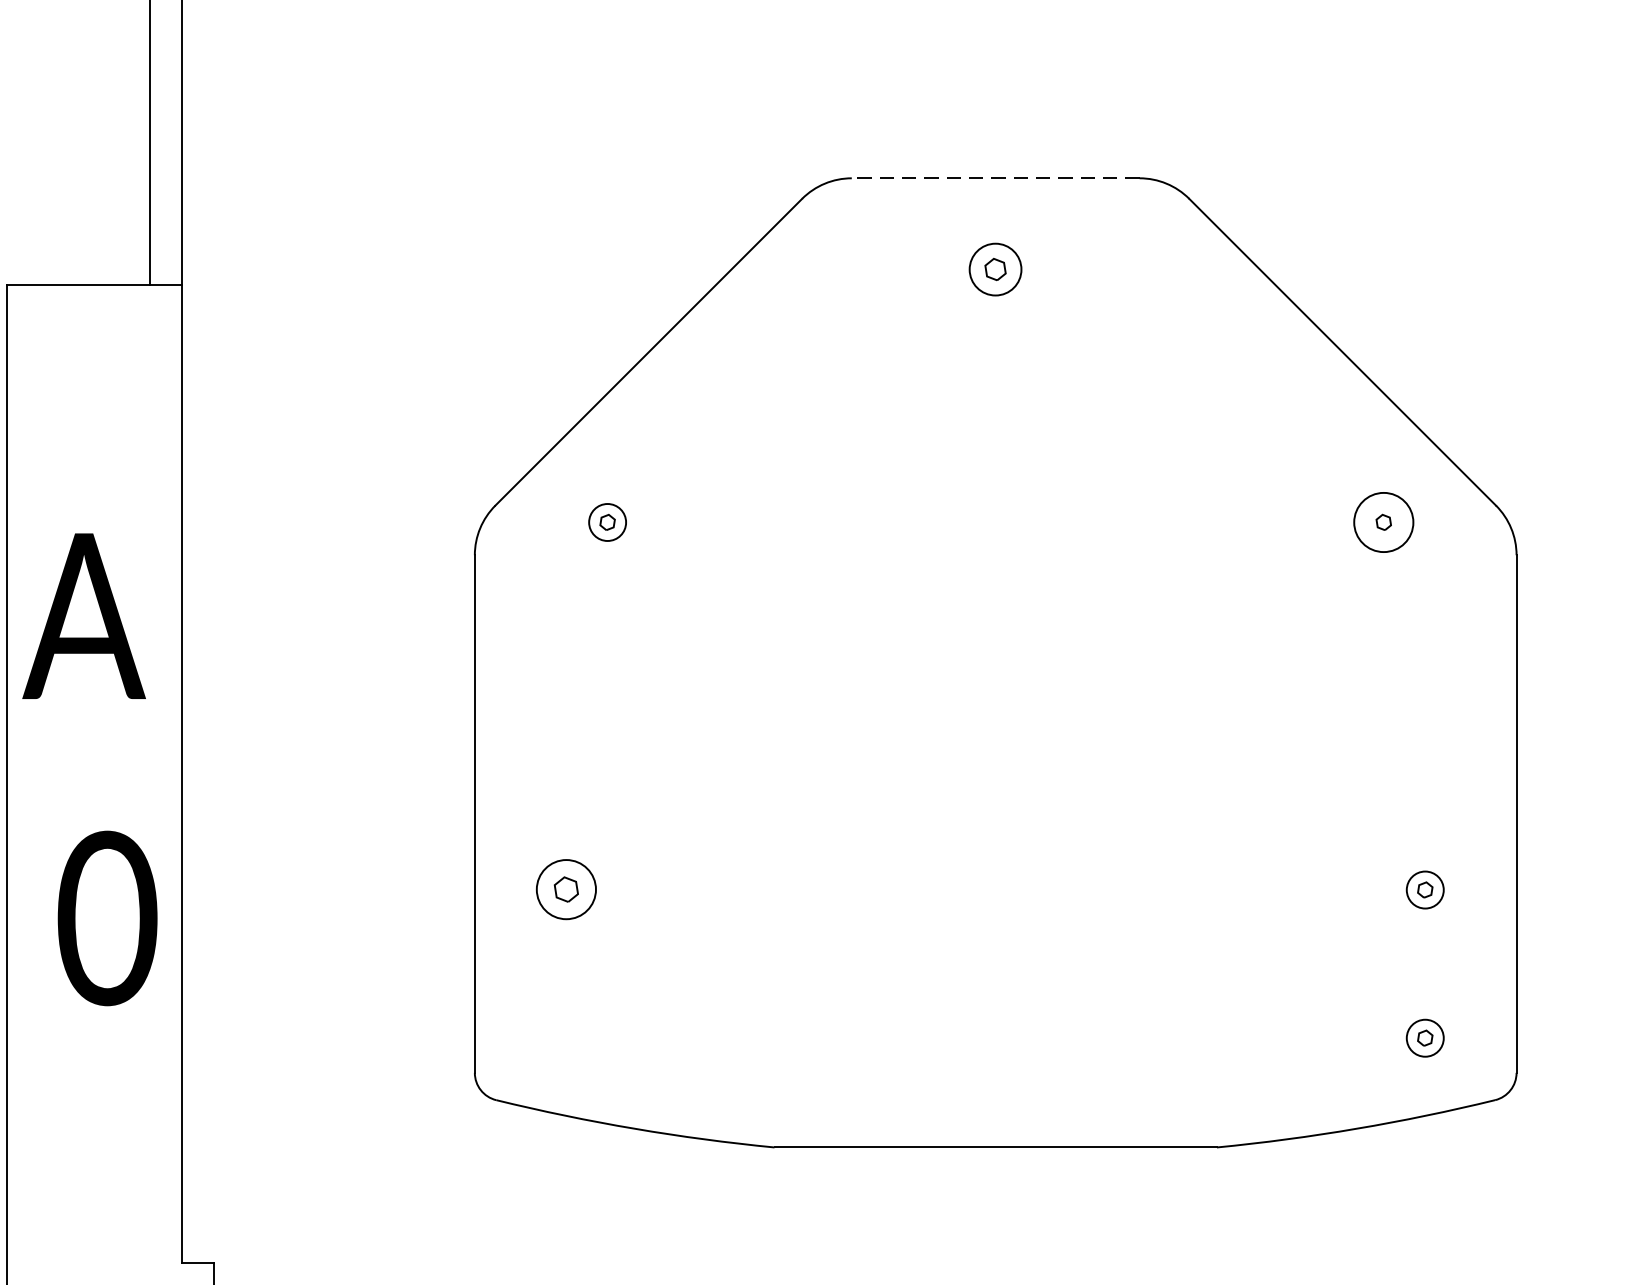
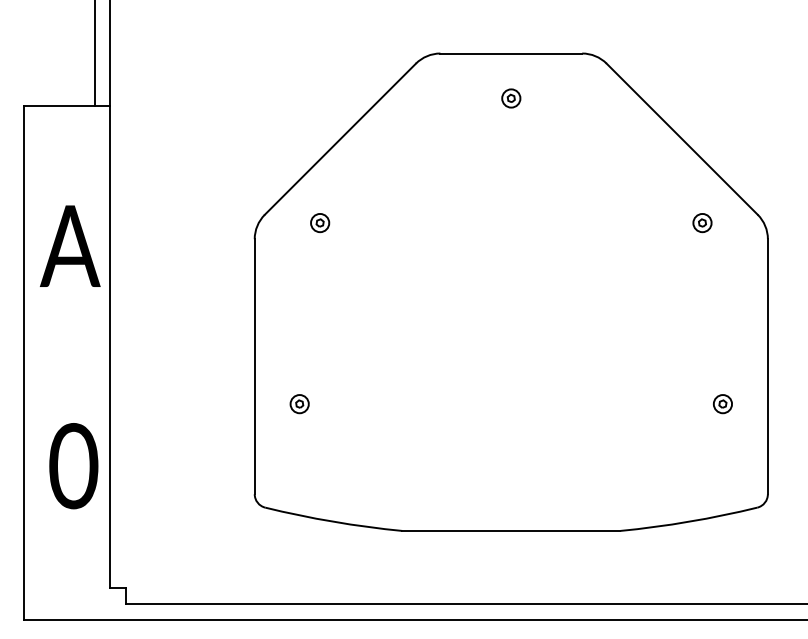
line: (996, 178) -> (511, 53), dashed -> solid
part: (996, 269) -> (511, 98), size x0.71
circle: (1383, 521) -> (702, 222), size x0.62
text: (84, 614) -> (70, 245), moved
part: (565, 890) -> (299, 404), size x0.62
text: (106, 919) -> (73, 466), moved
part: (1424, 1038) -> (722, 477), removed

